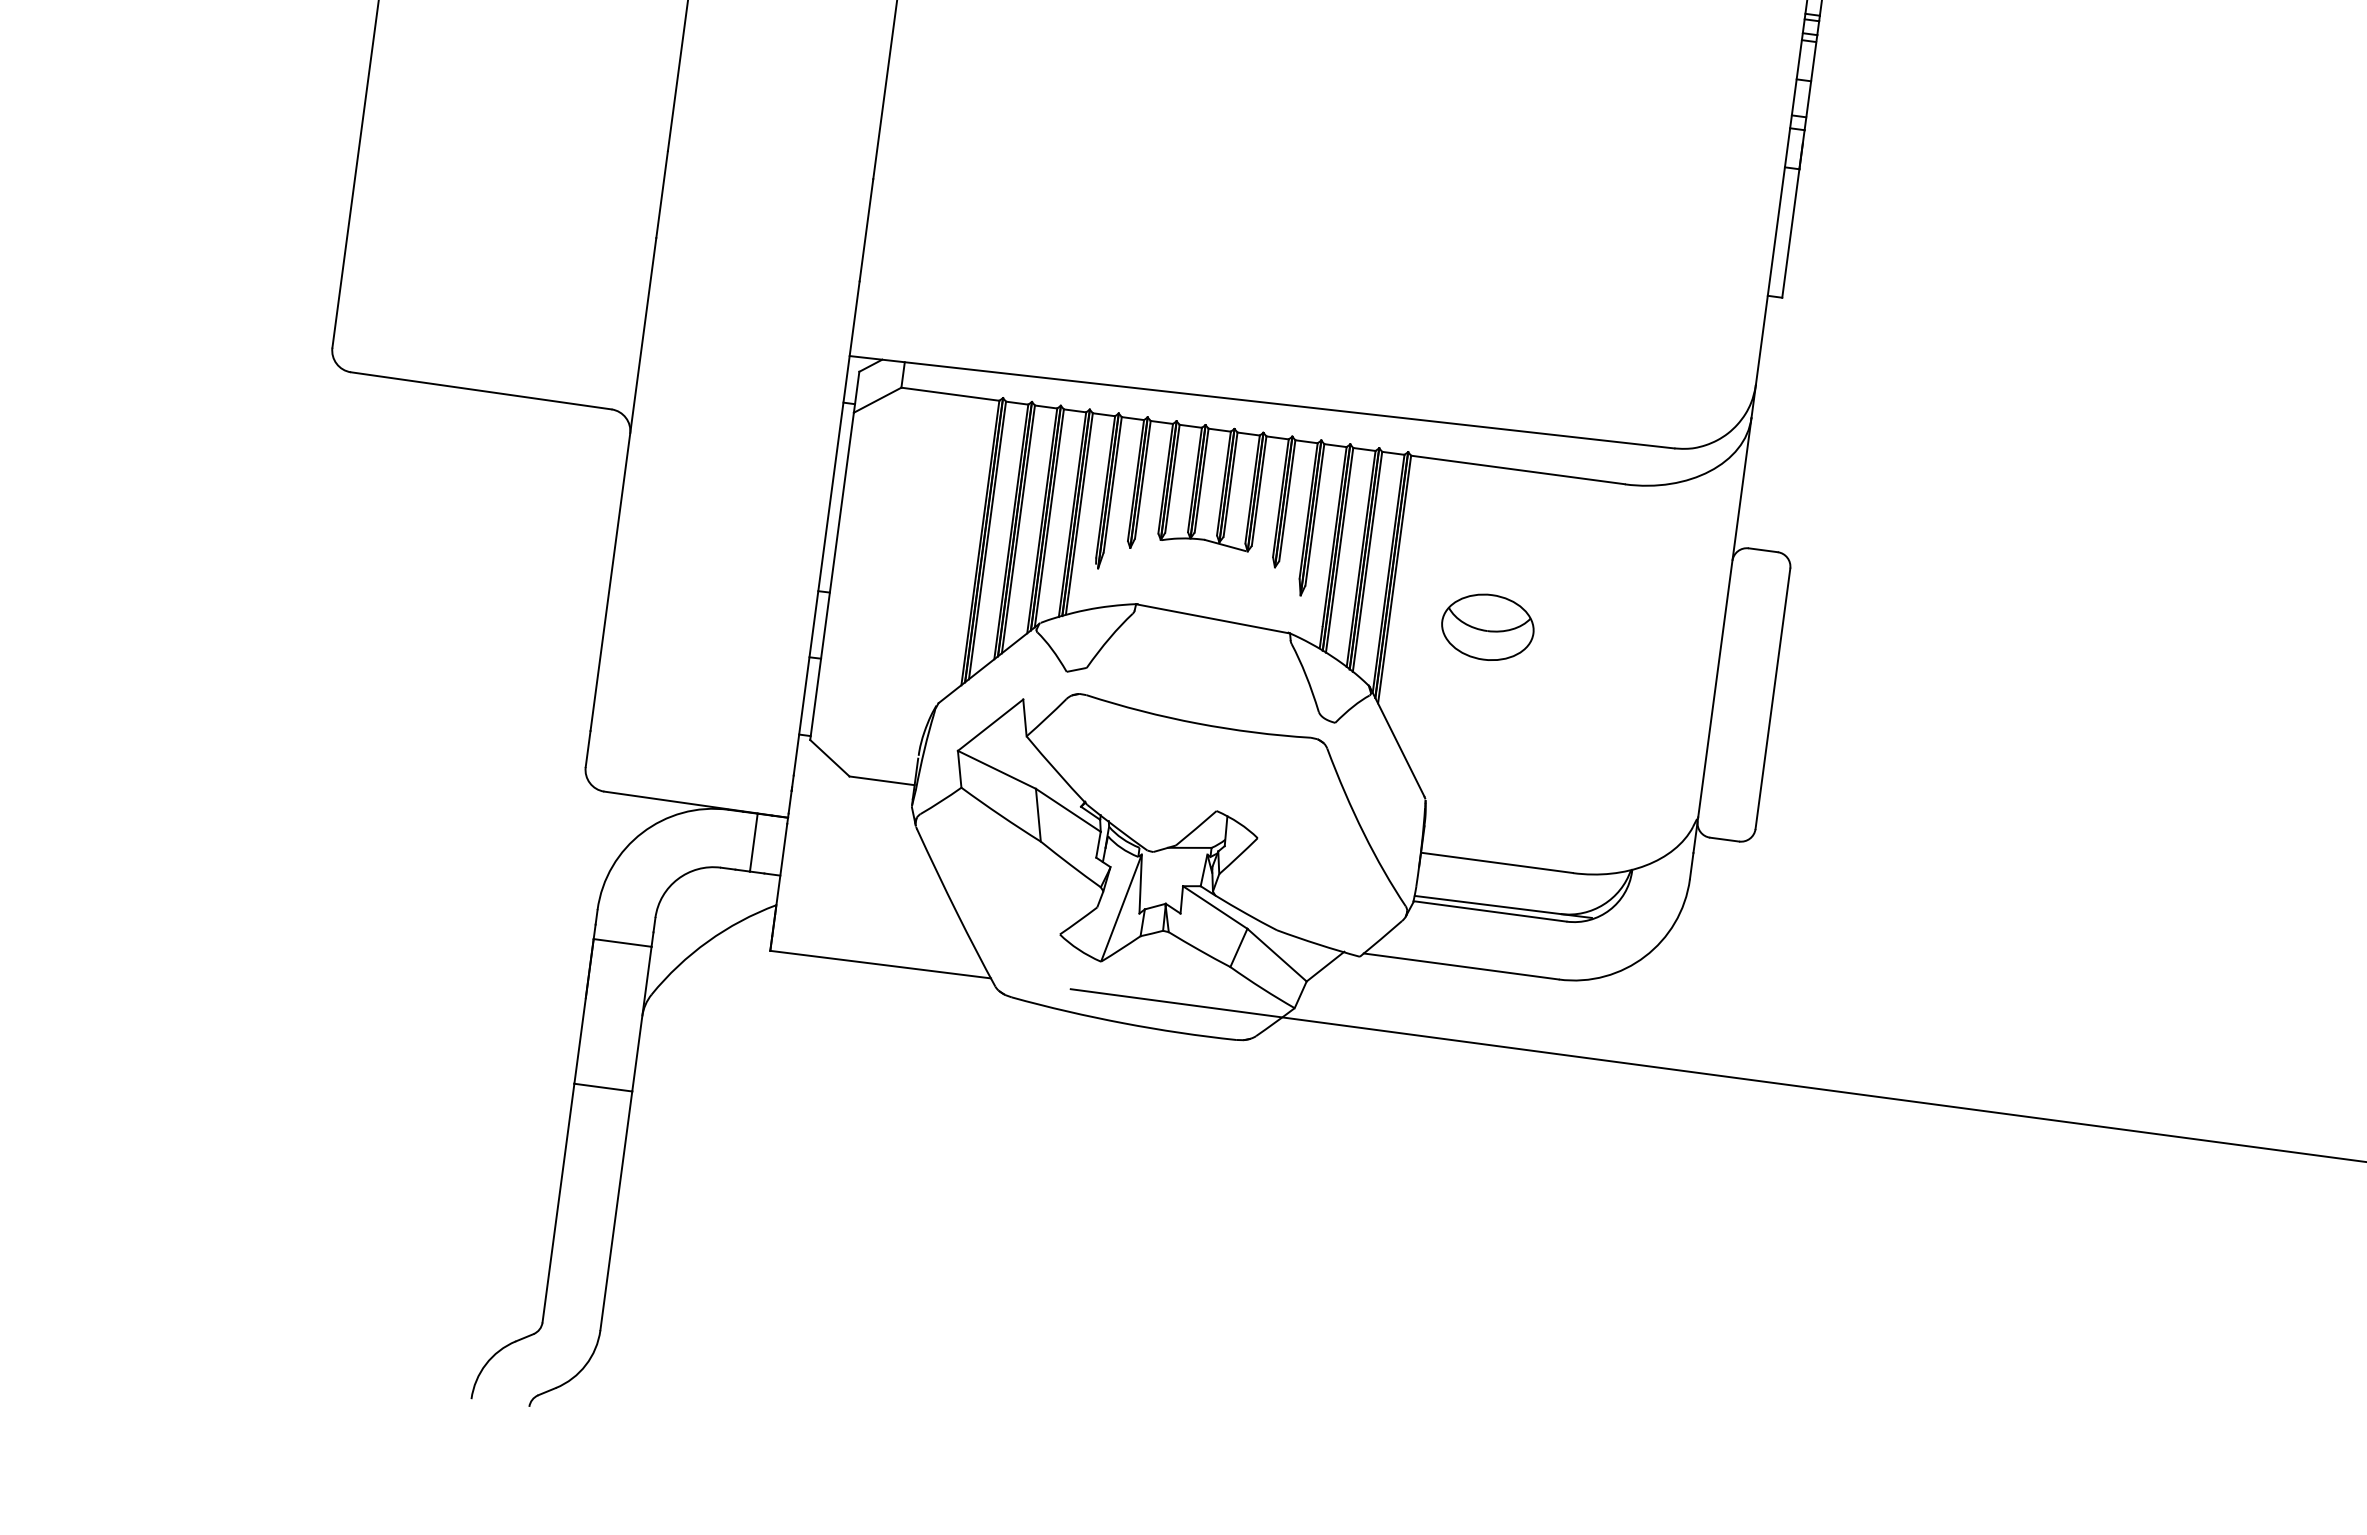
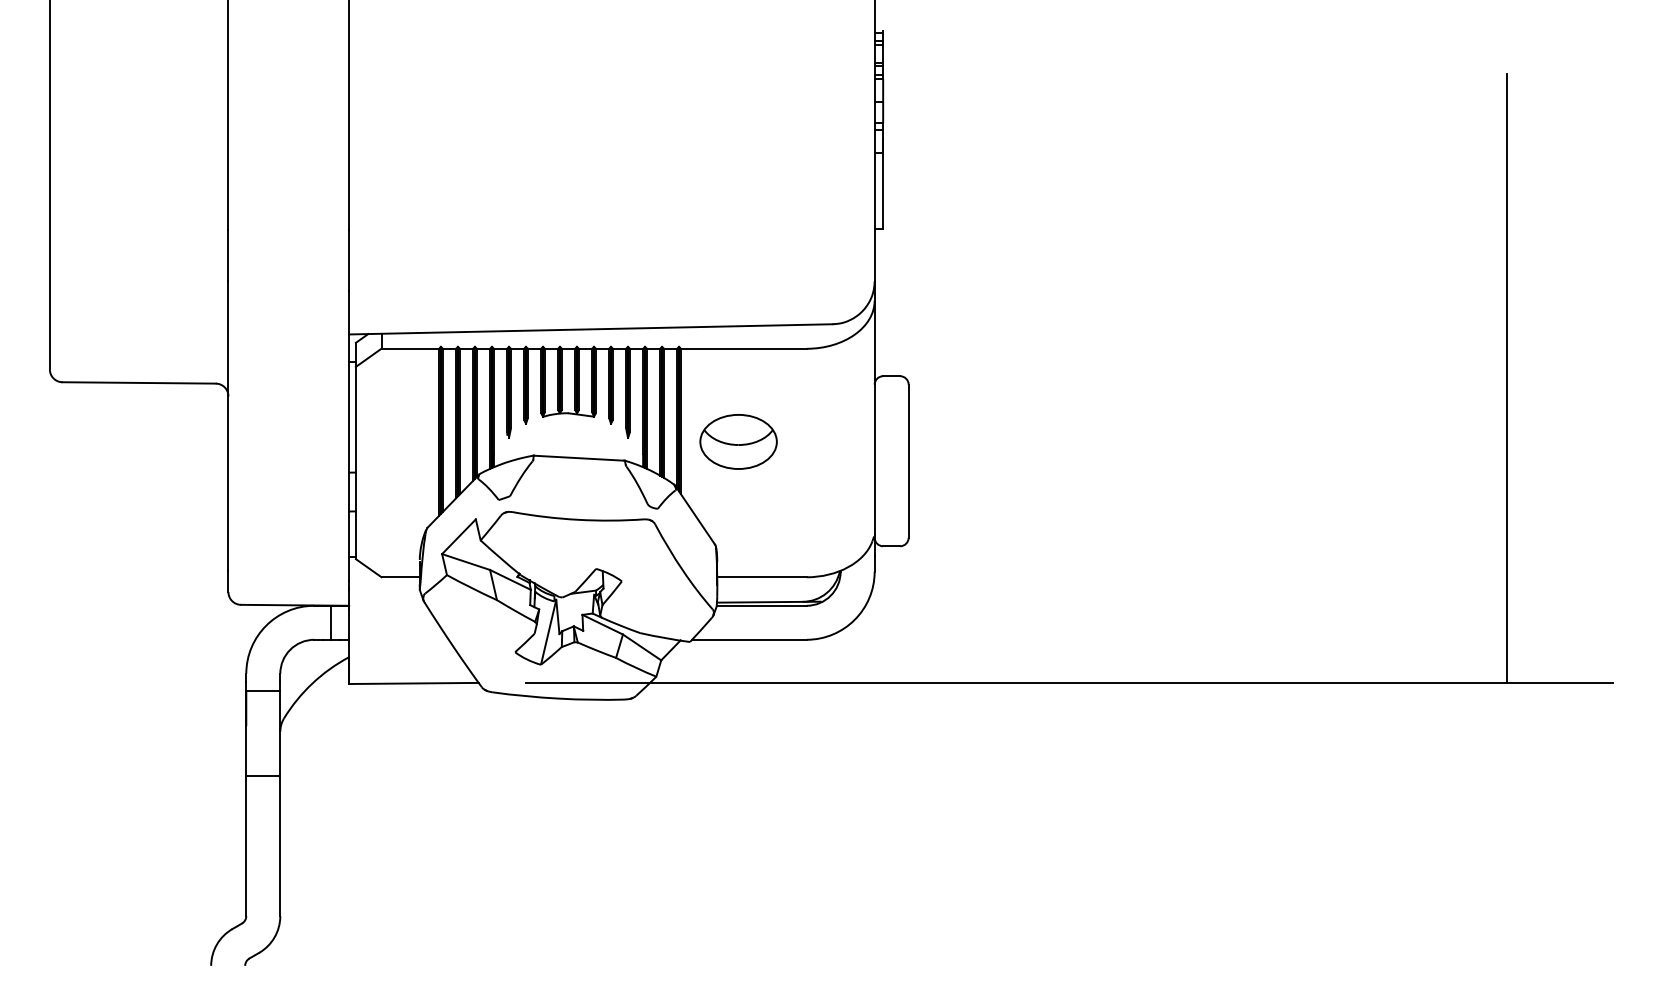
part: (1487, 626) -> (738, 441), size x1.43

